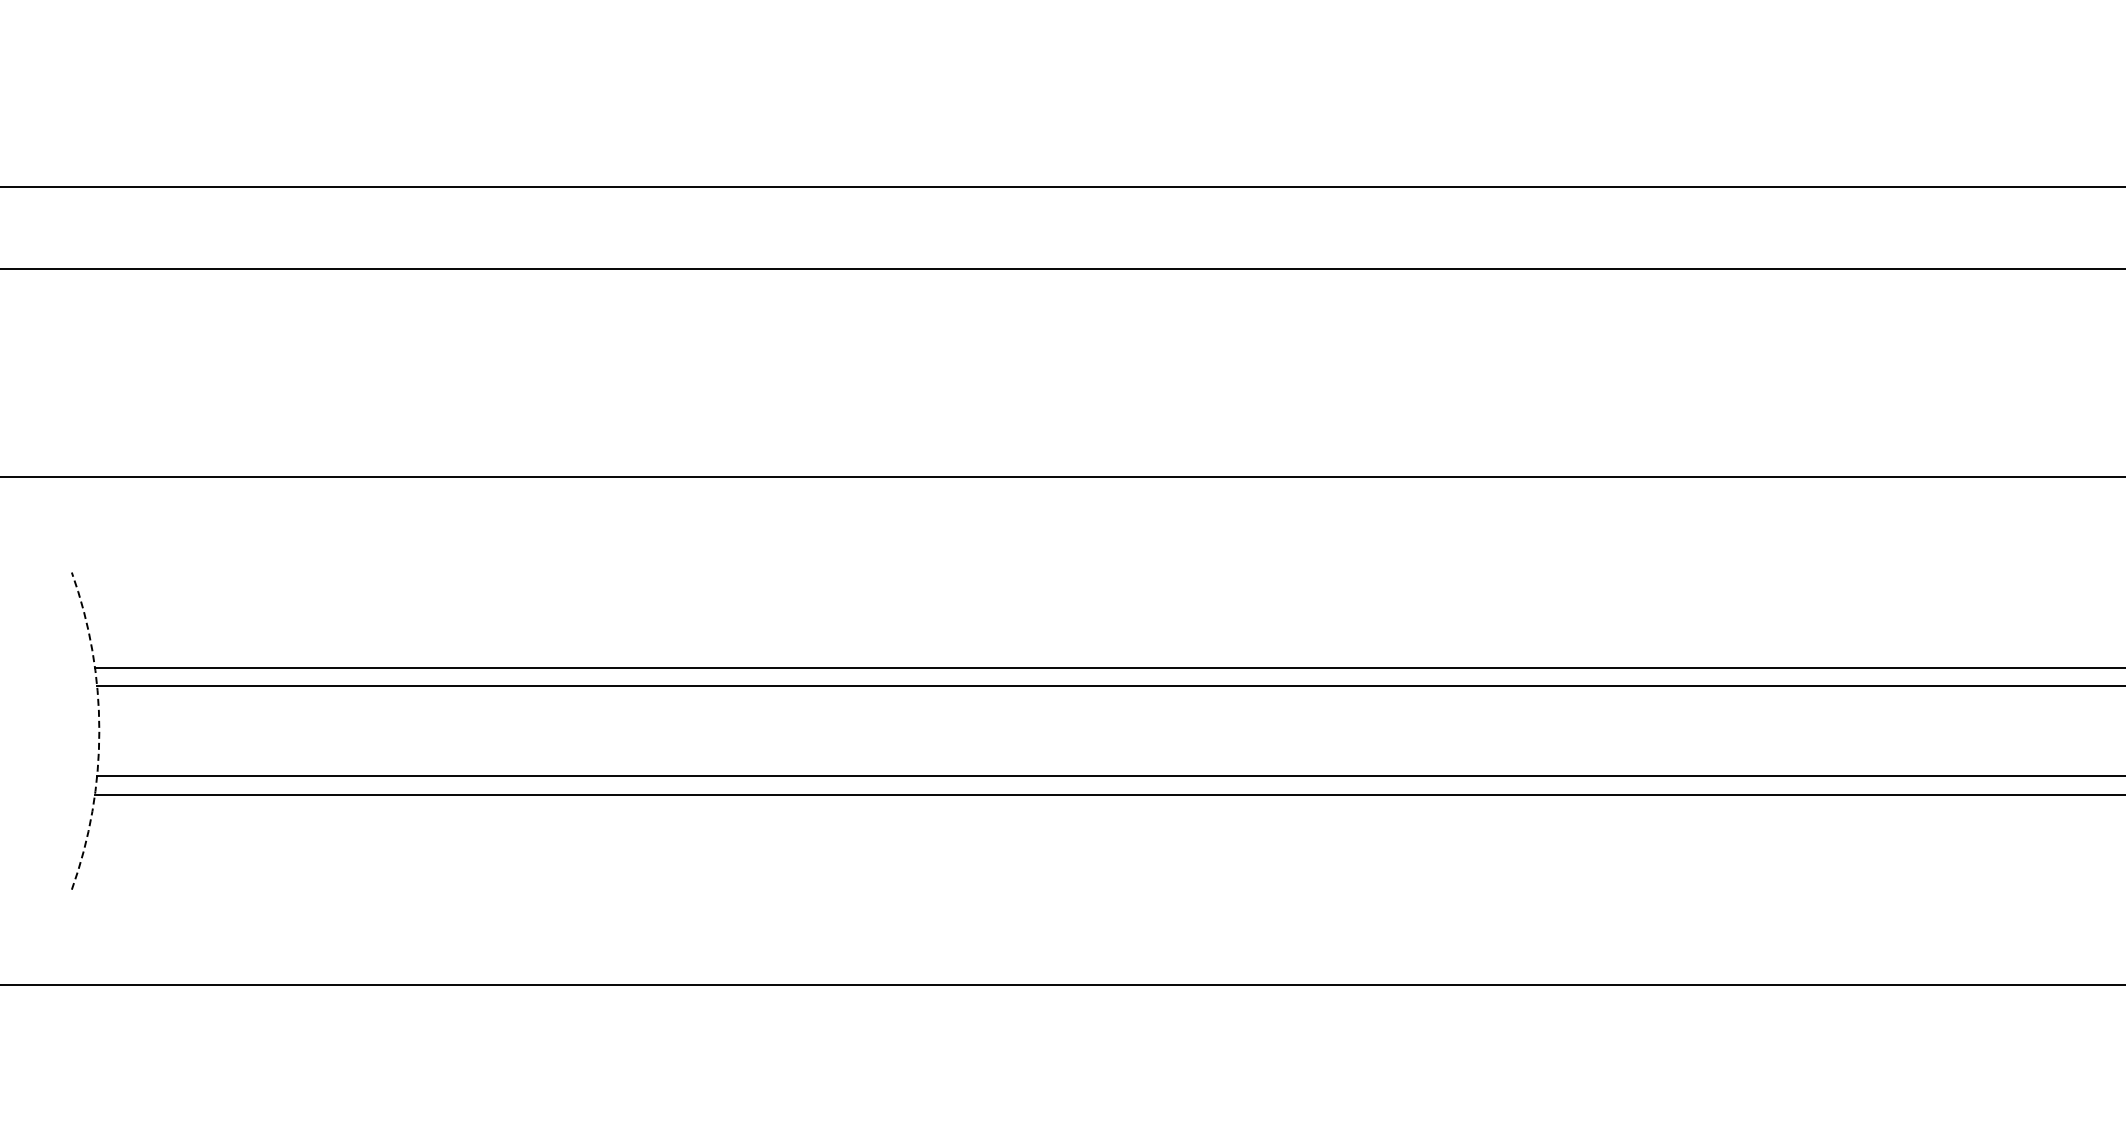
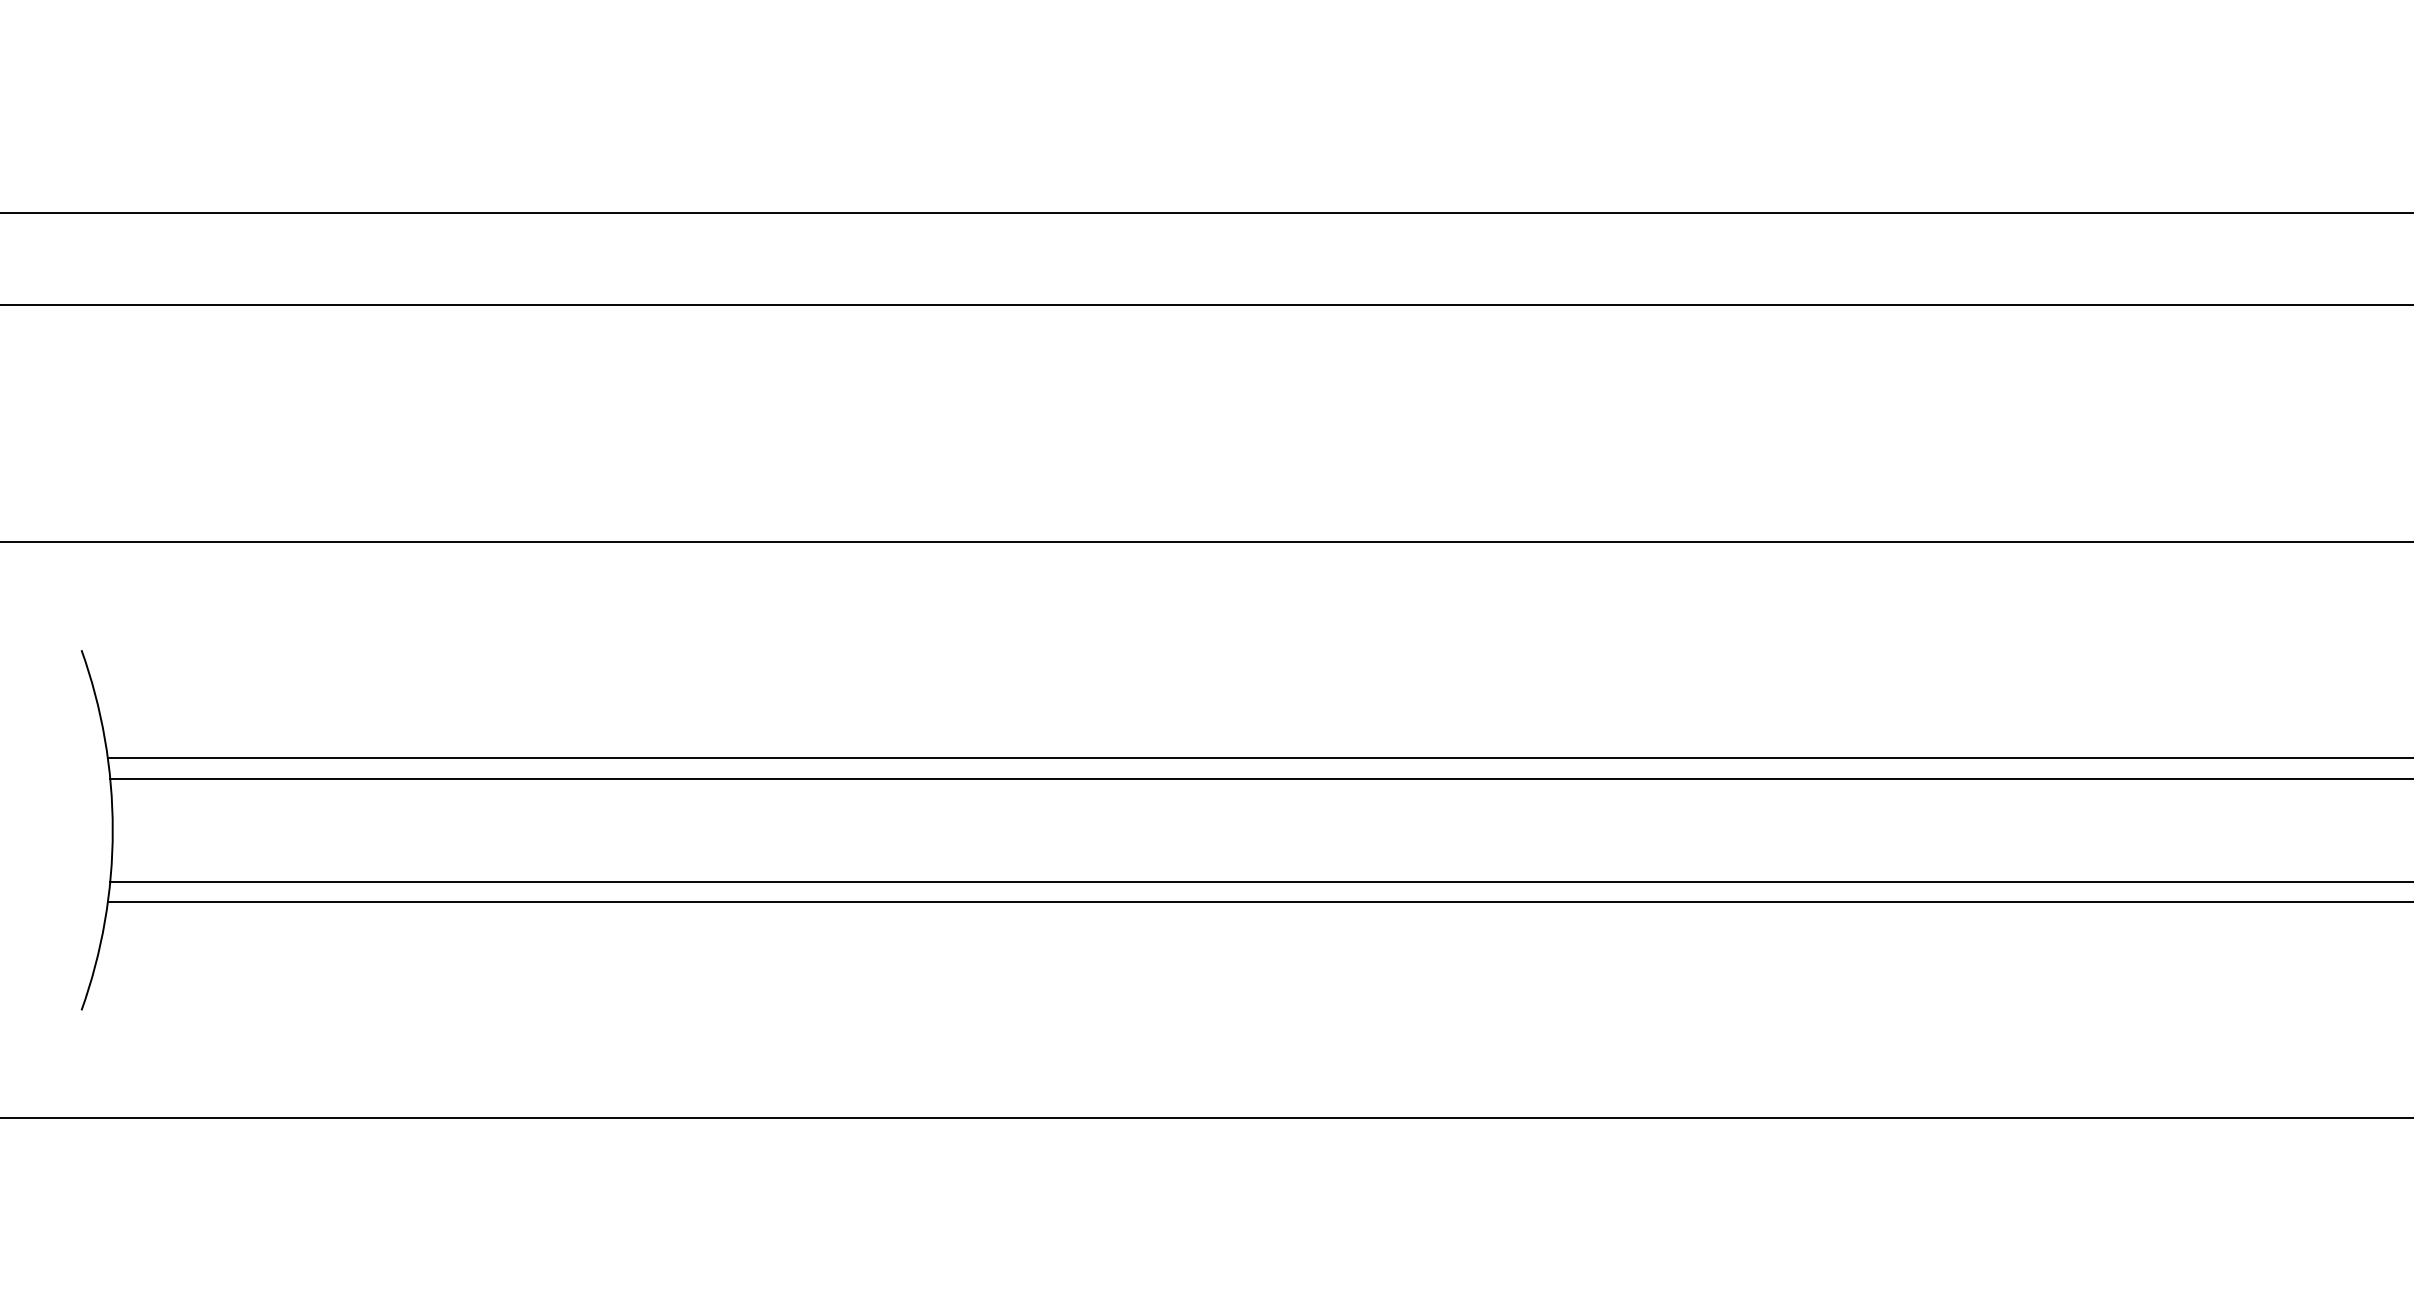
arc: (99, 731) -> (112, 830), dashed -> solid

